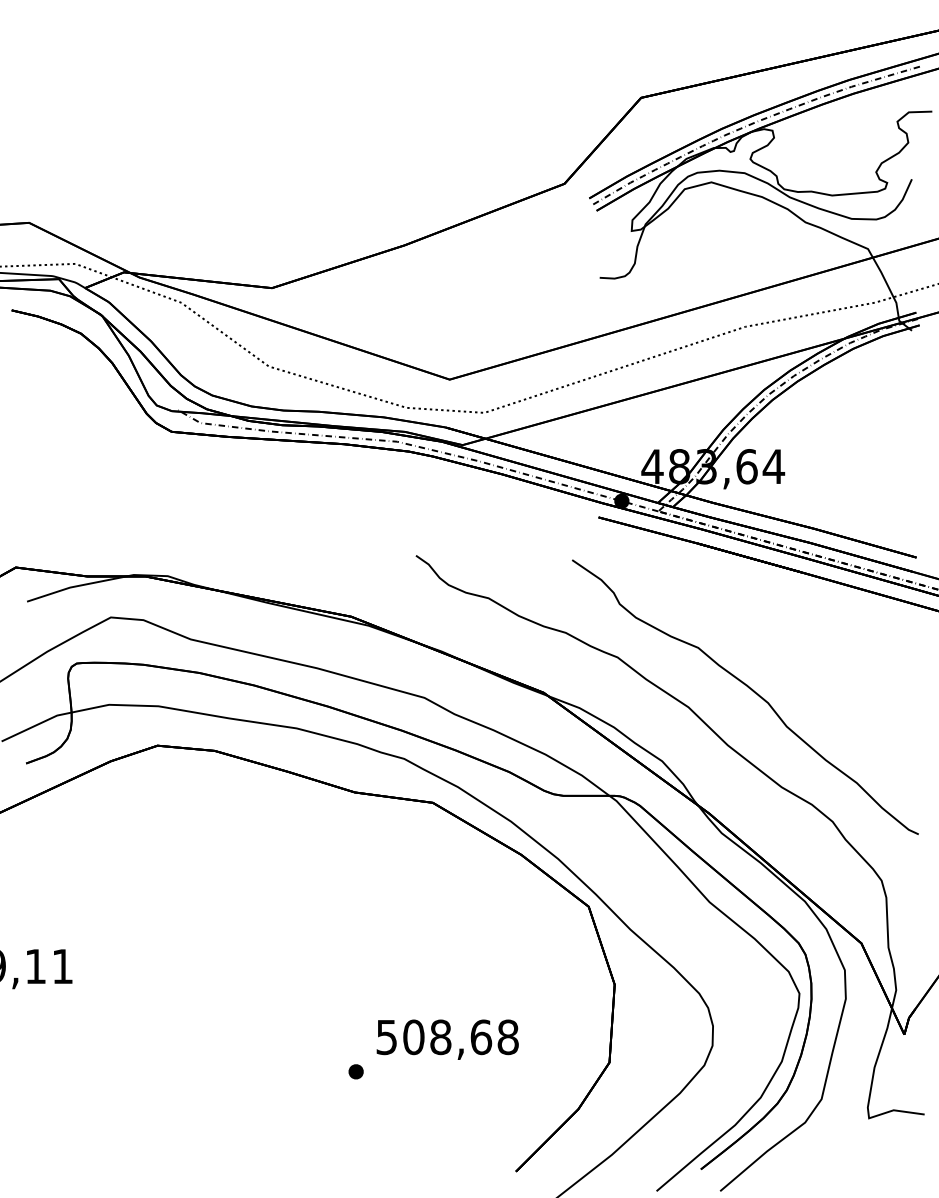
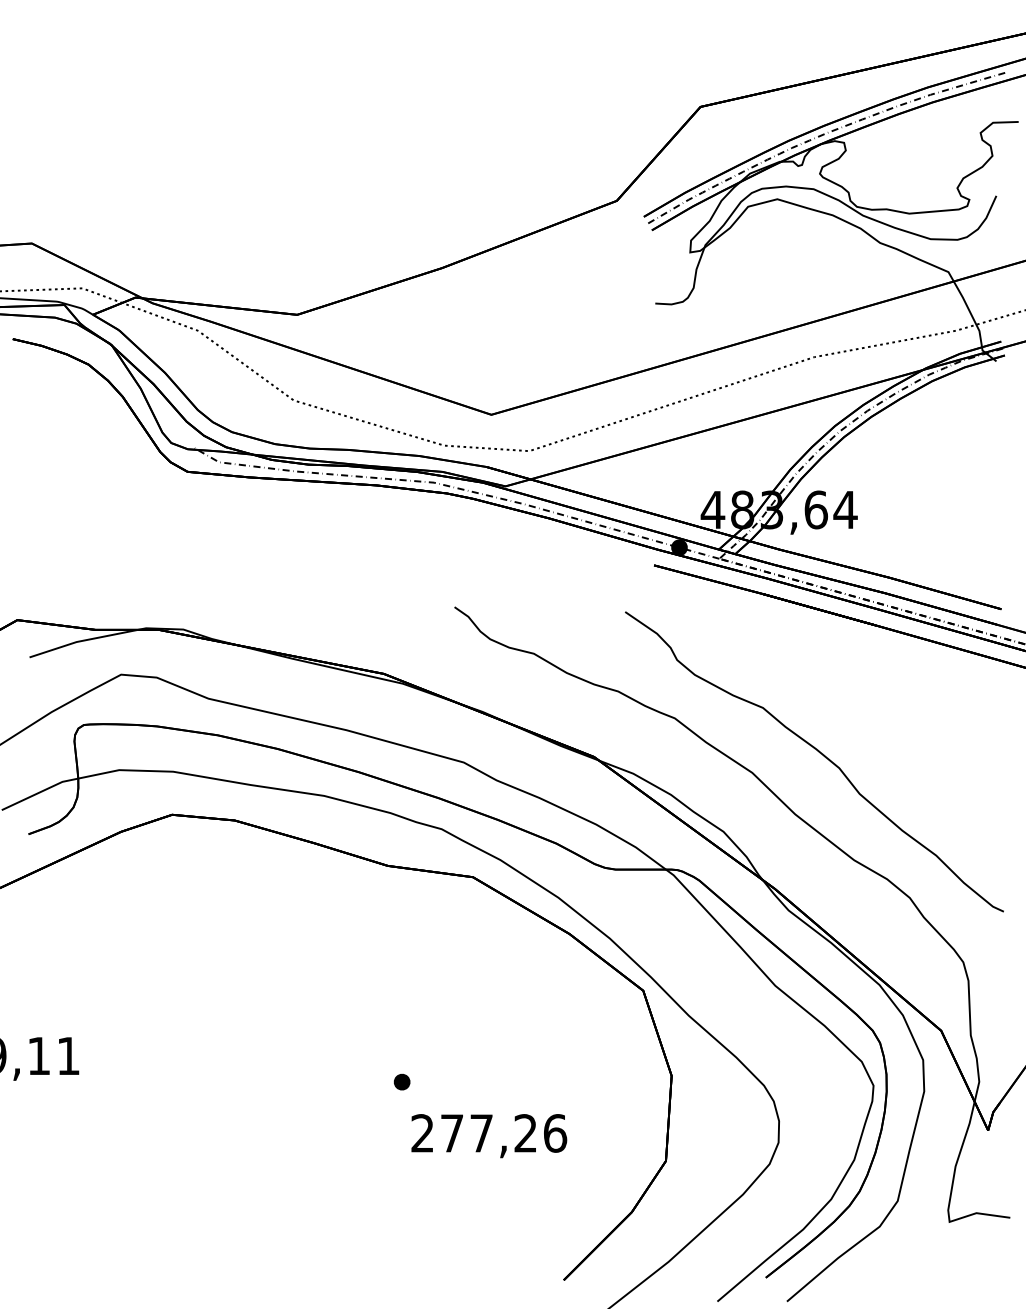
text: (447, 1037) -> (489, 1133), 508,68 -> 277,26
part: (355, 1071) -> (401, 1081), moved

